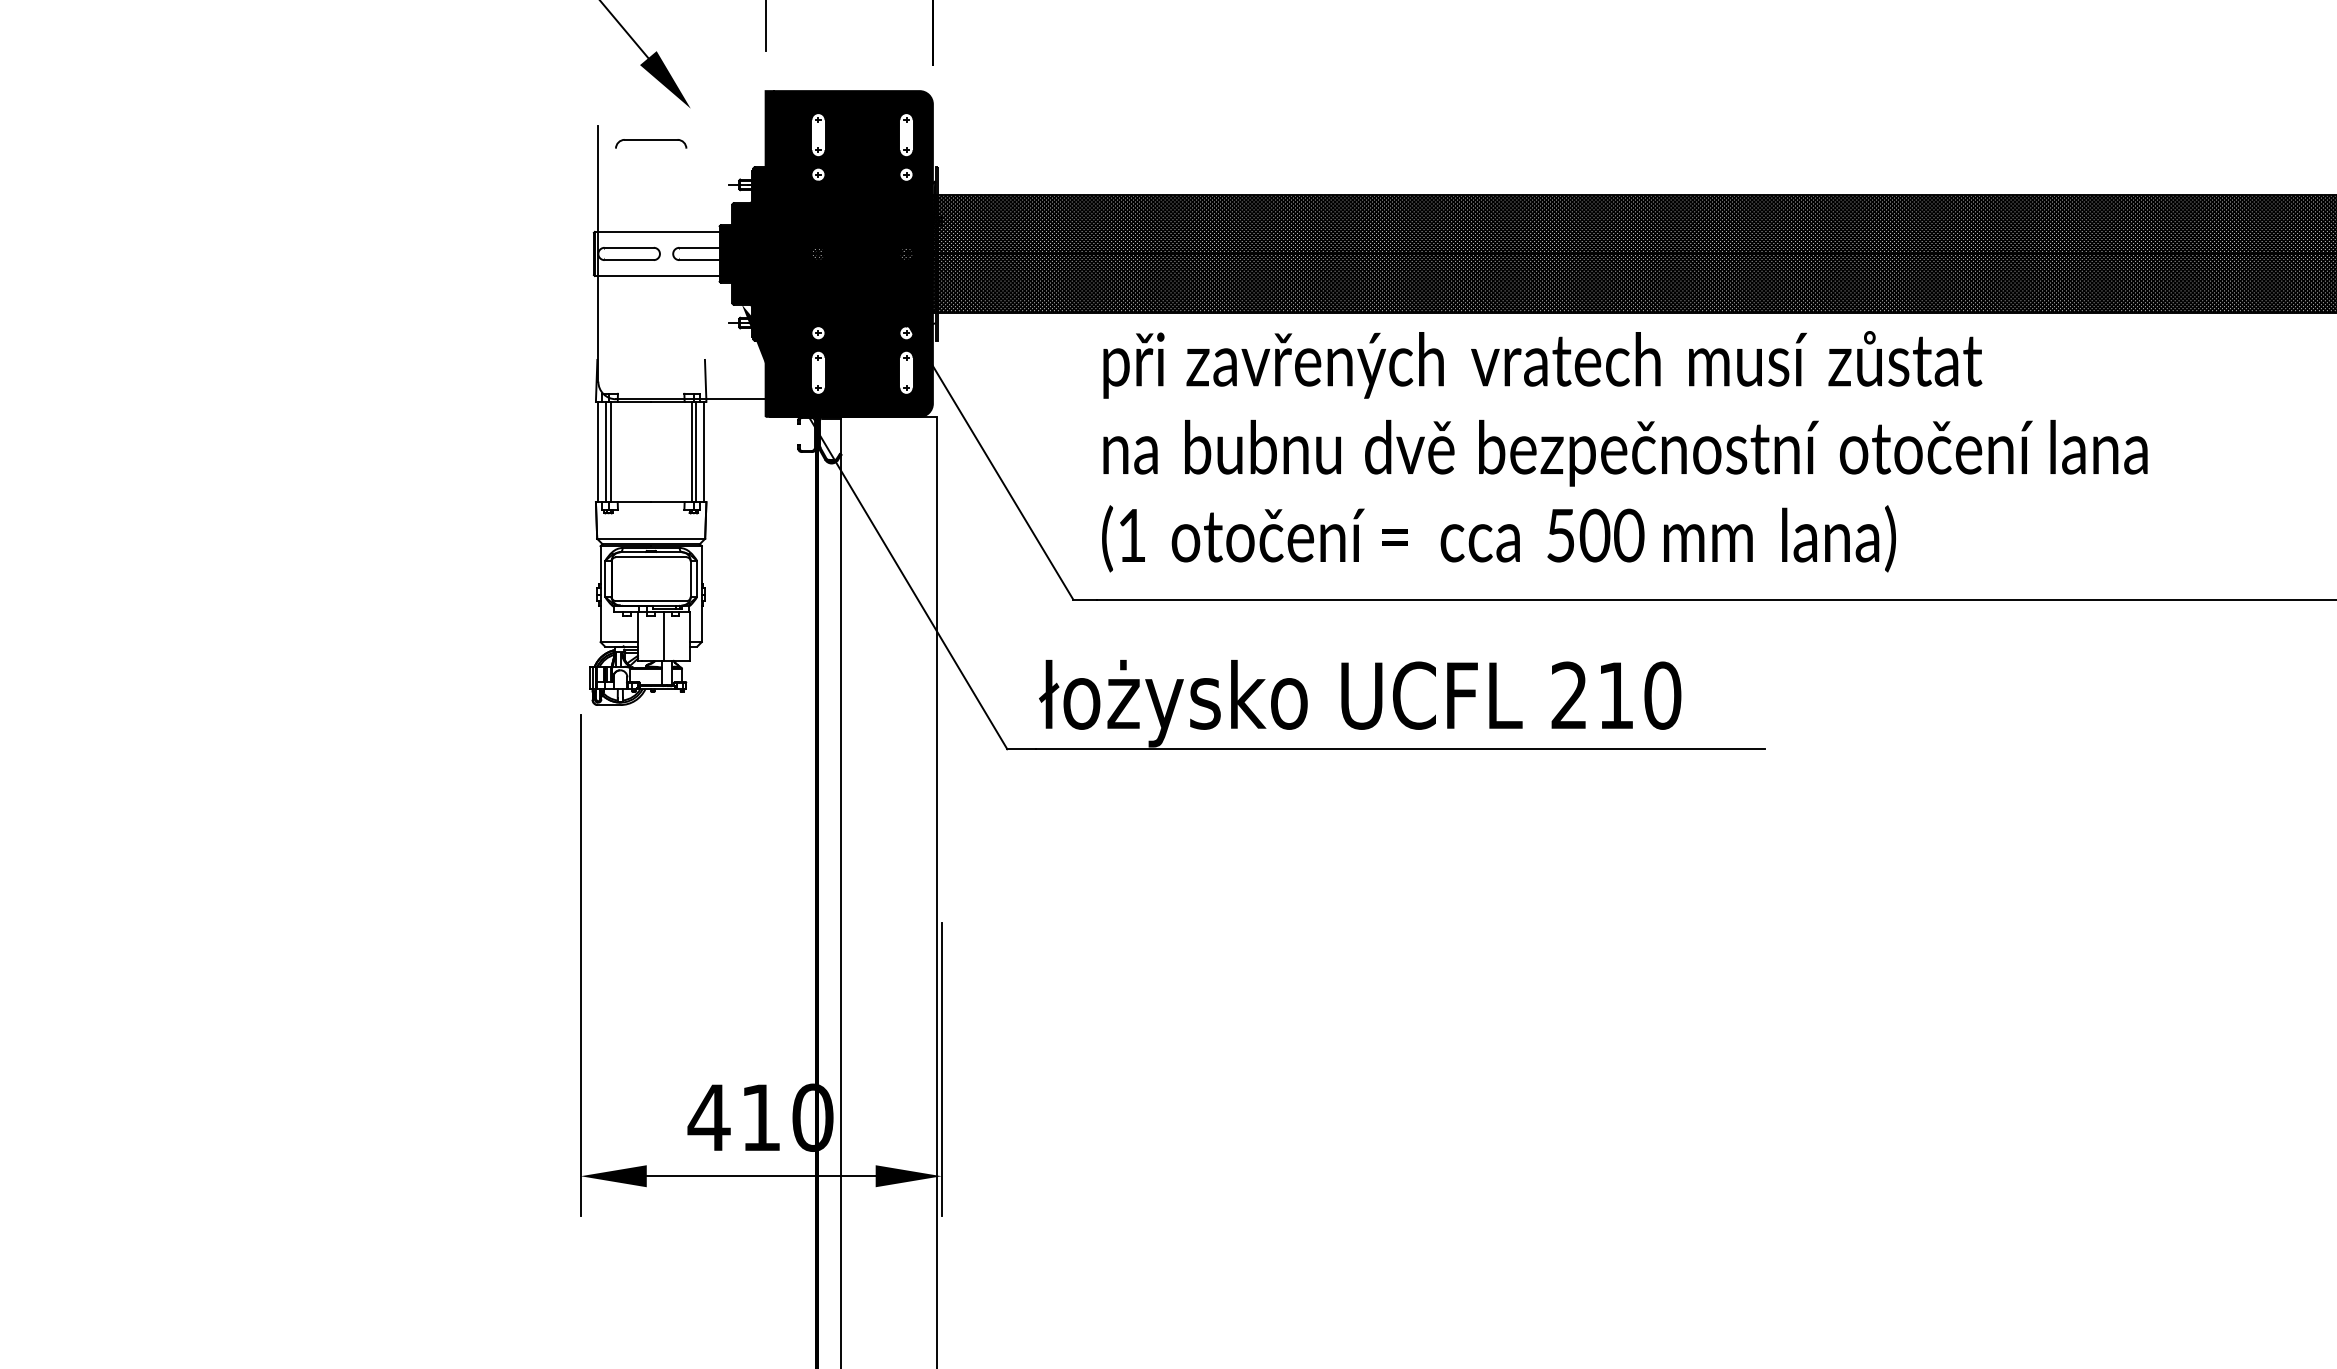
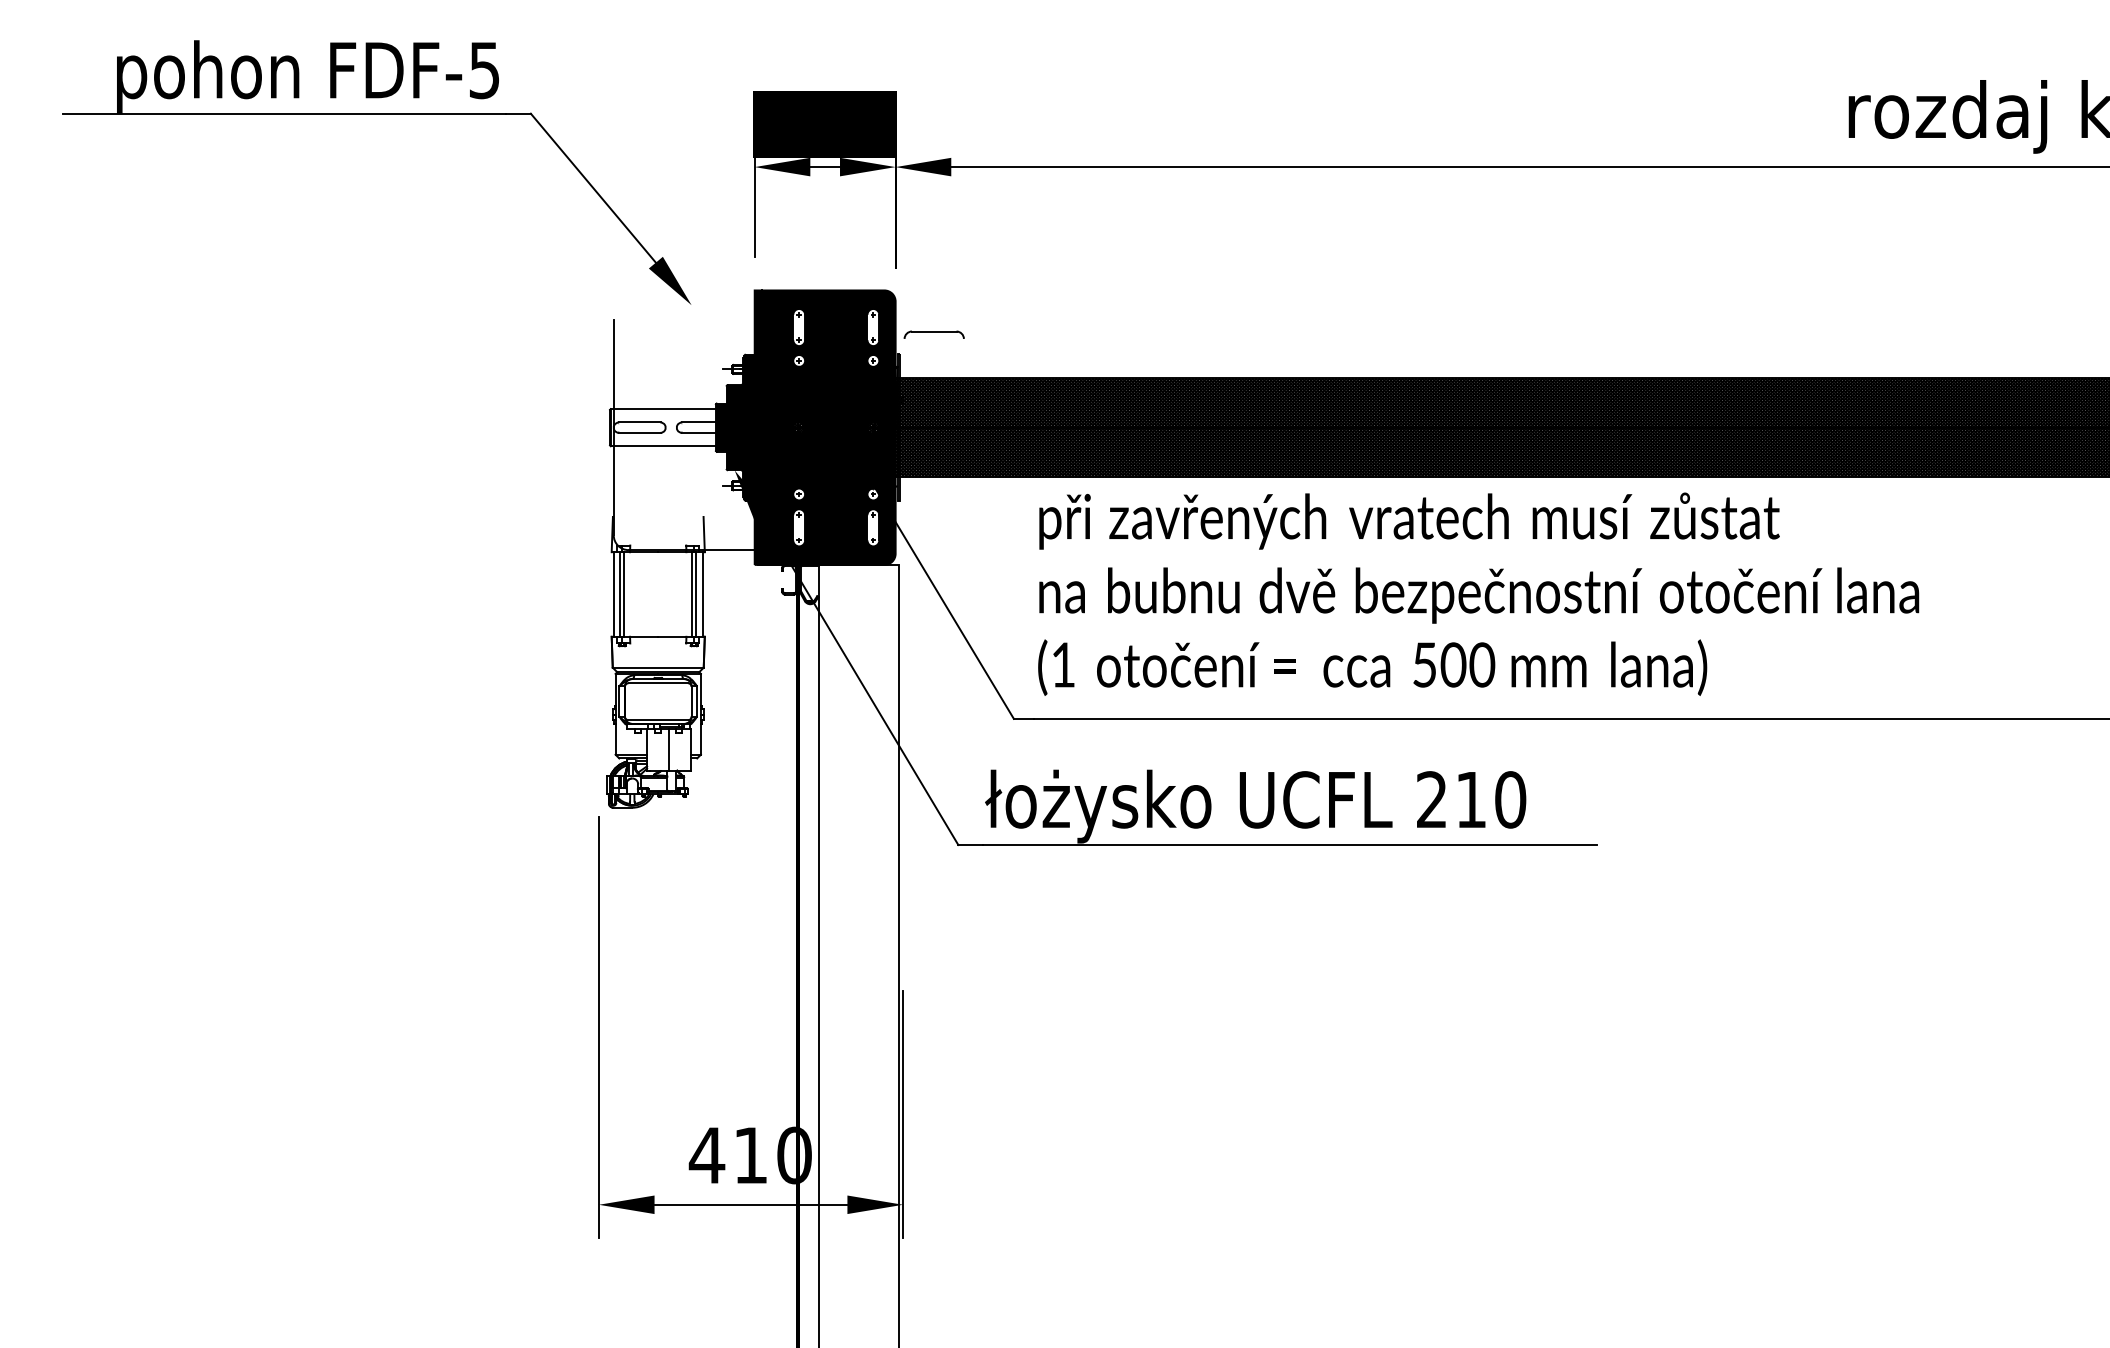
part: (650, 143) -> (933, 334), moved

